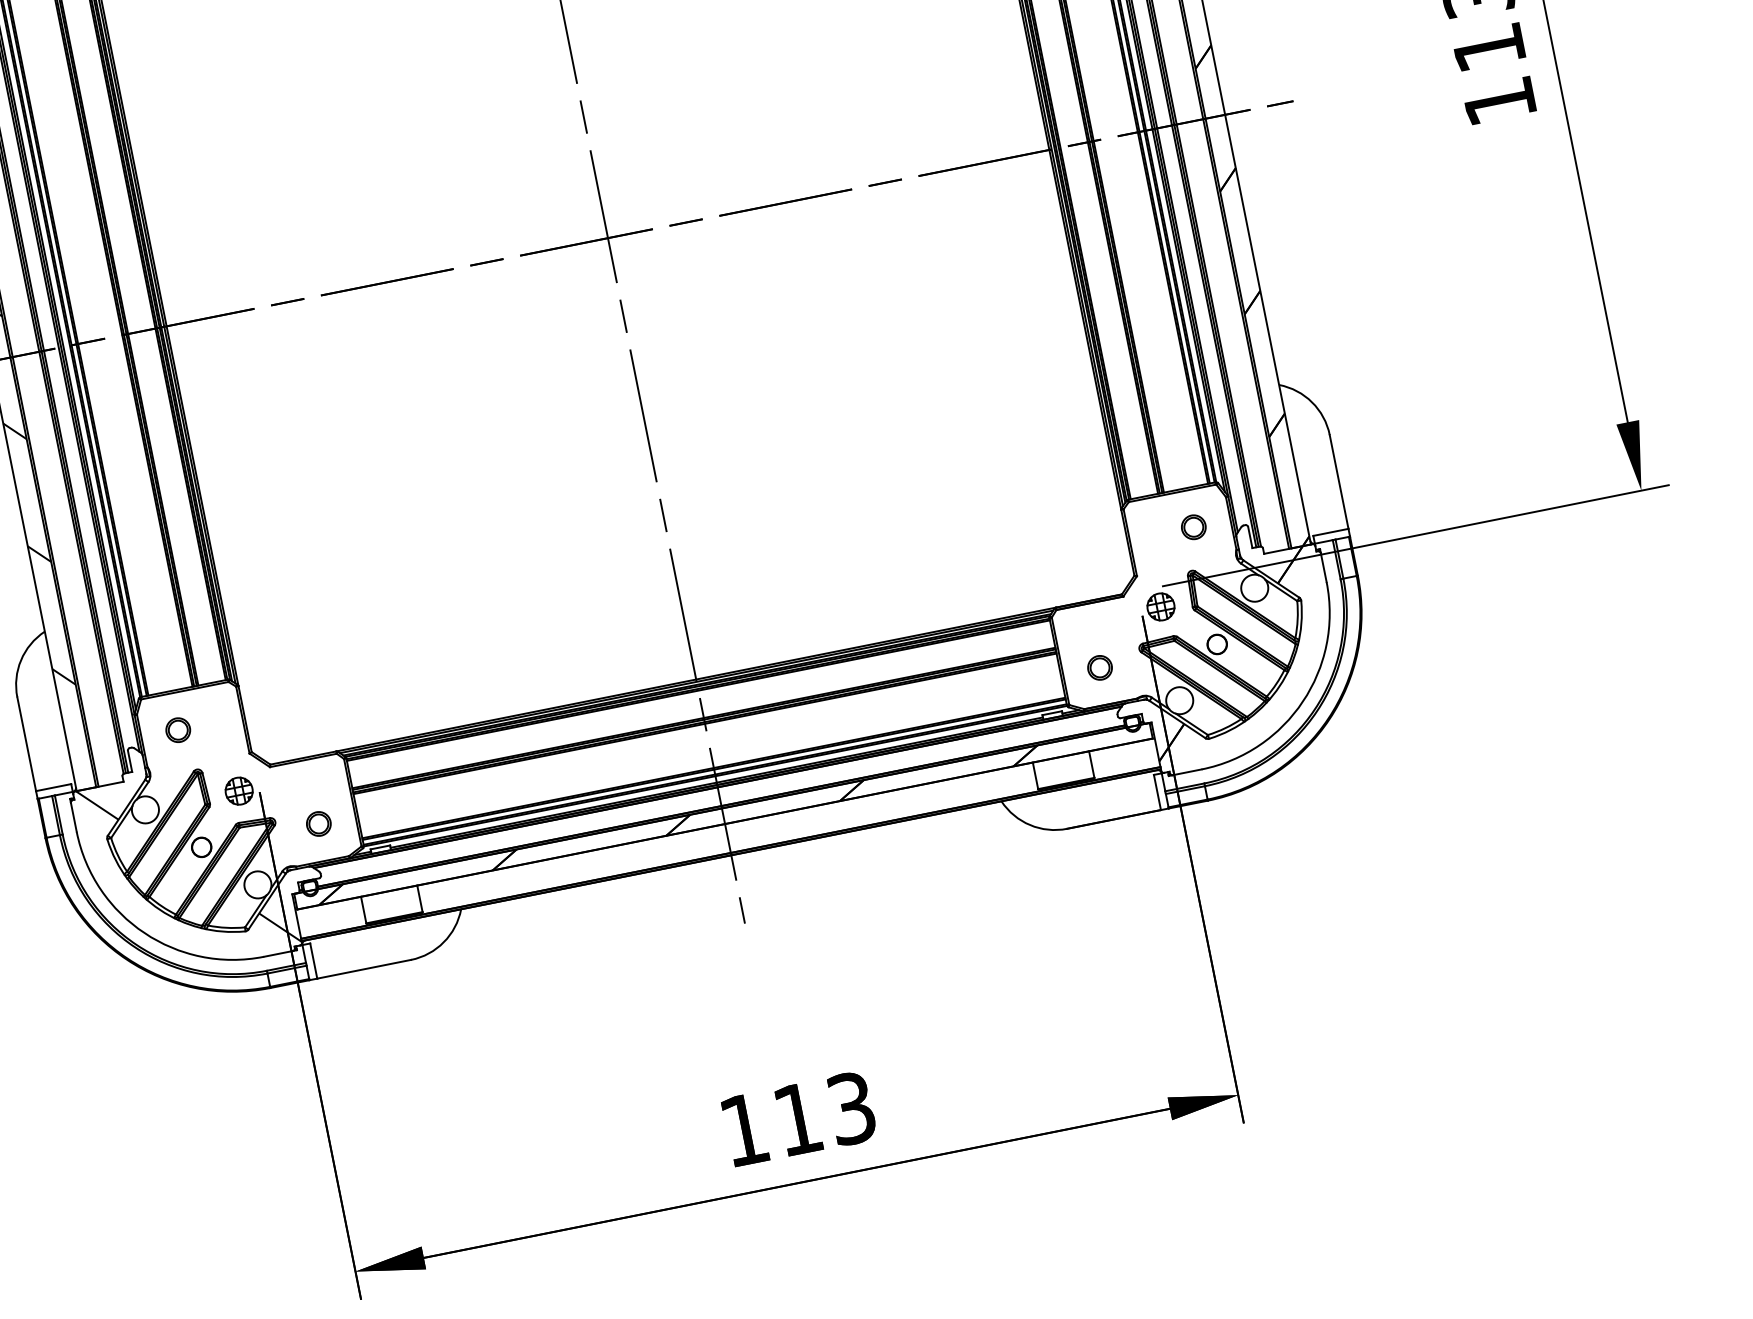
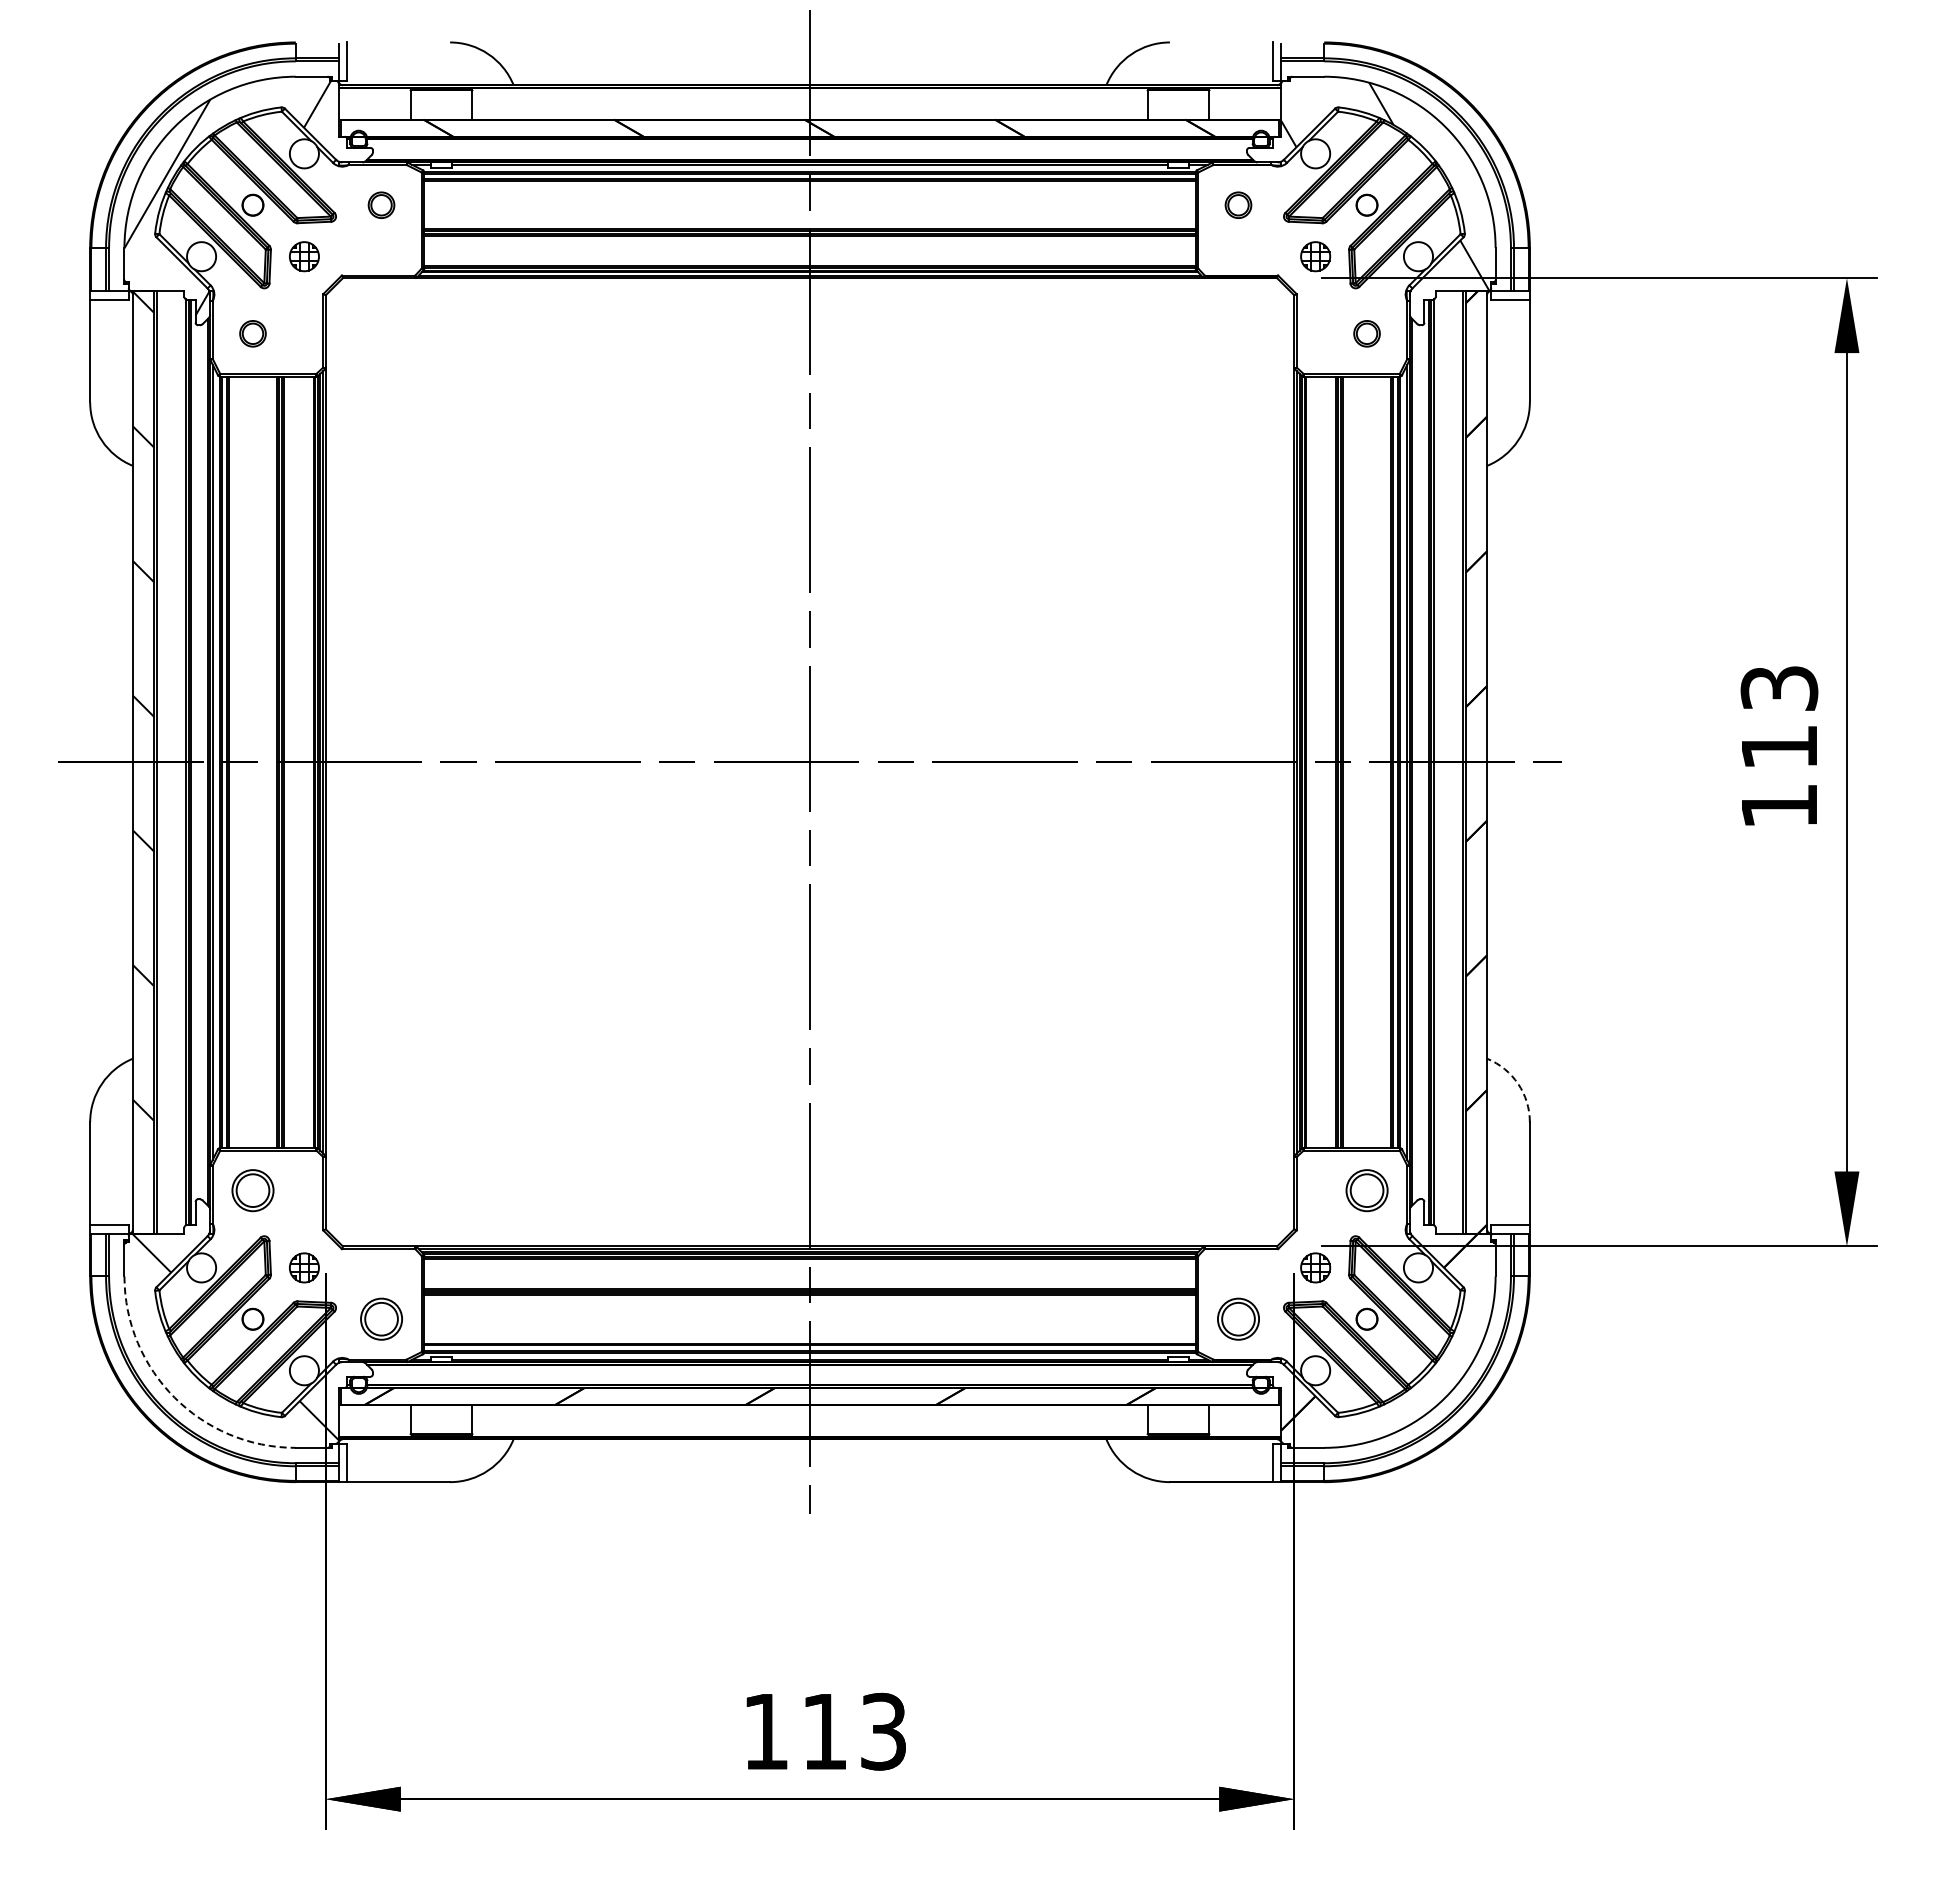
arc: (1312, 401) -> (1518, 1083), solid -> dashed
part: (1193, 527) -> (1366, 1190), size x1.6
part: (1100, 668) -> (1238, 1319), size x1.6
part: (177, 730) -> (252, 1190), size x1.6
part: (318, 824) -> (381, 1319), size x1.6
arc: (144, 932) -> (174, 1397), solid -> dashed

